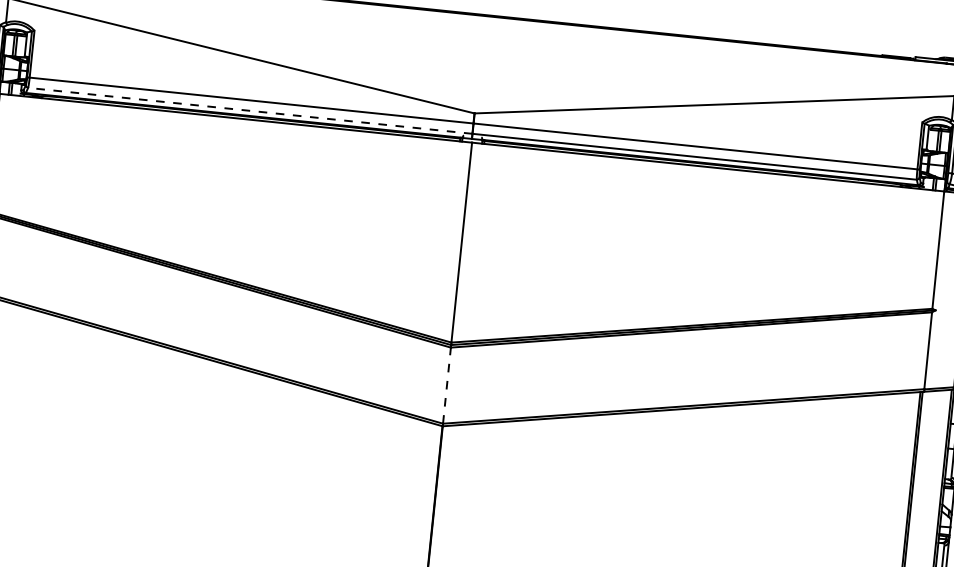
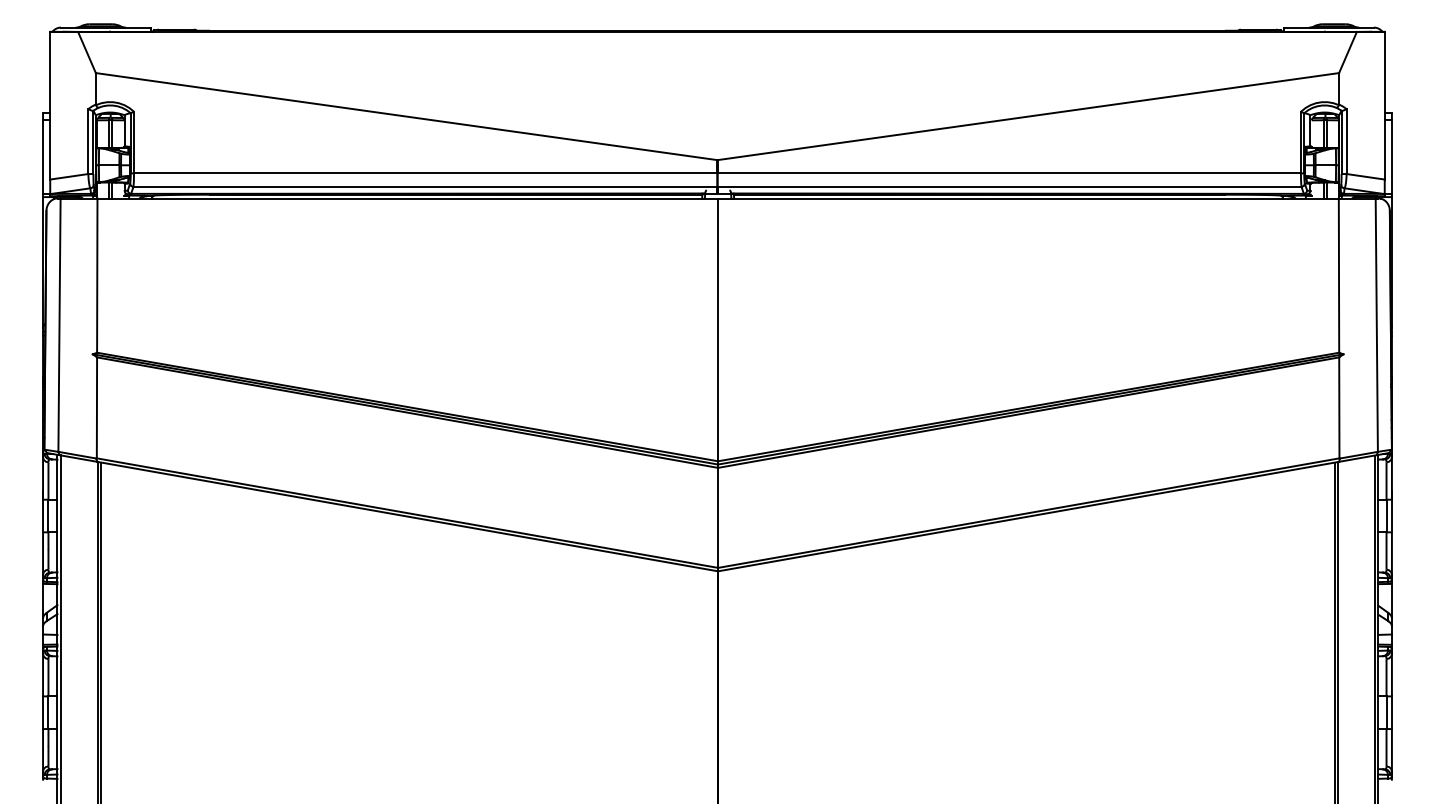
line: (249, 110) -> (424, 186), dashed -> solid
line: (447, 385) -> (718, 517), dashed -> solid

